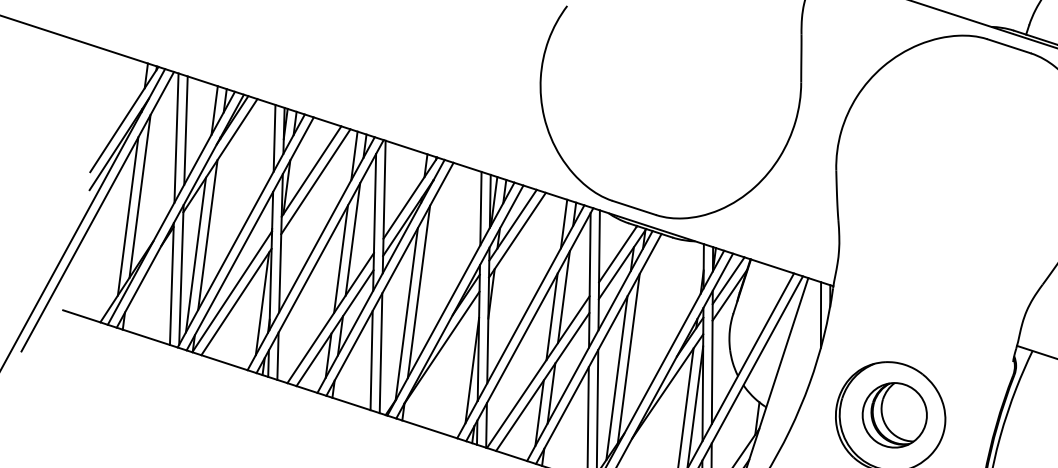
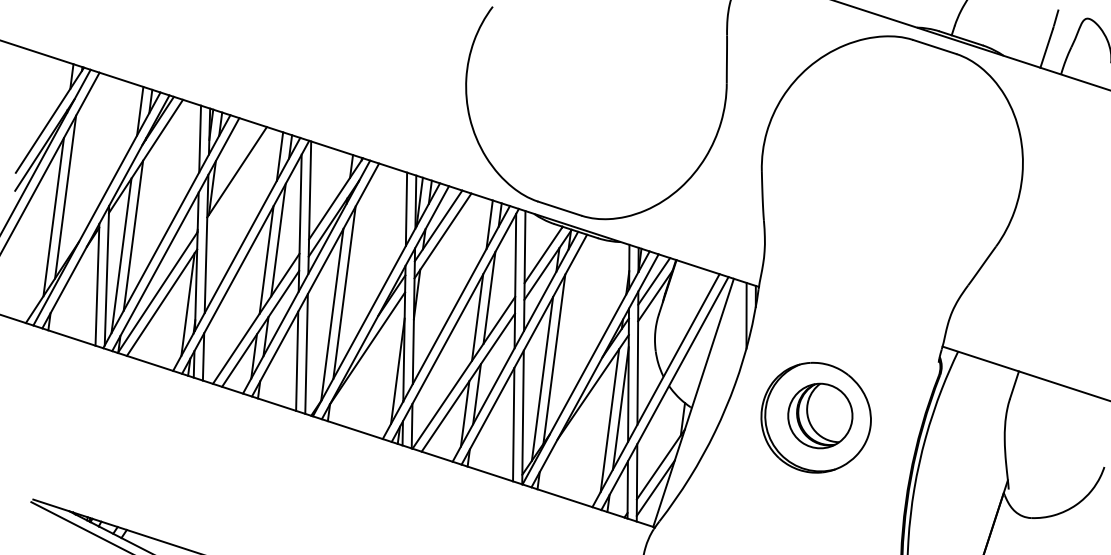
line: (185, 130) -> (111, 131), removed
line: (176, 137) -> (102, 138), removed
line: (315, 181) -> (241, 182), removed

